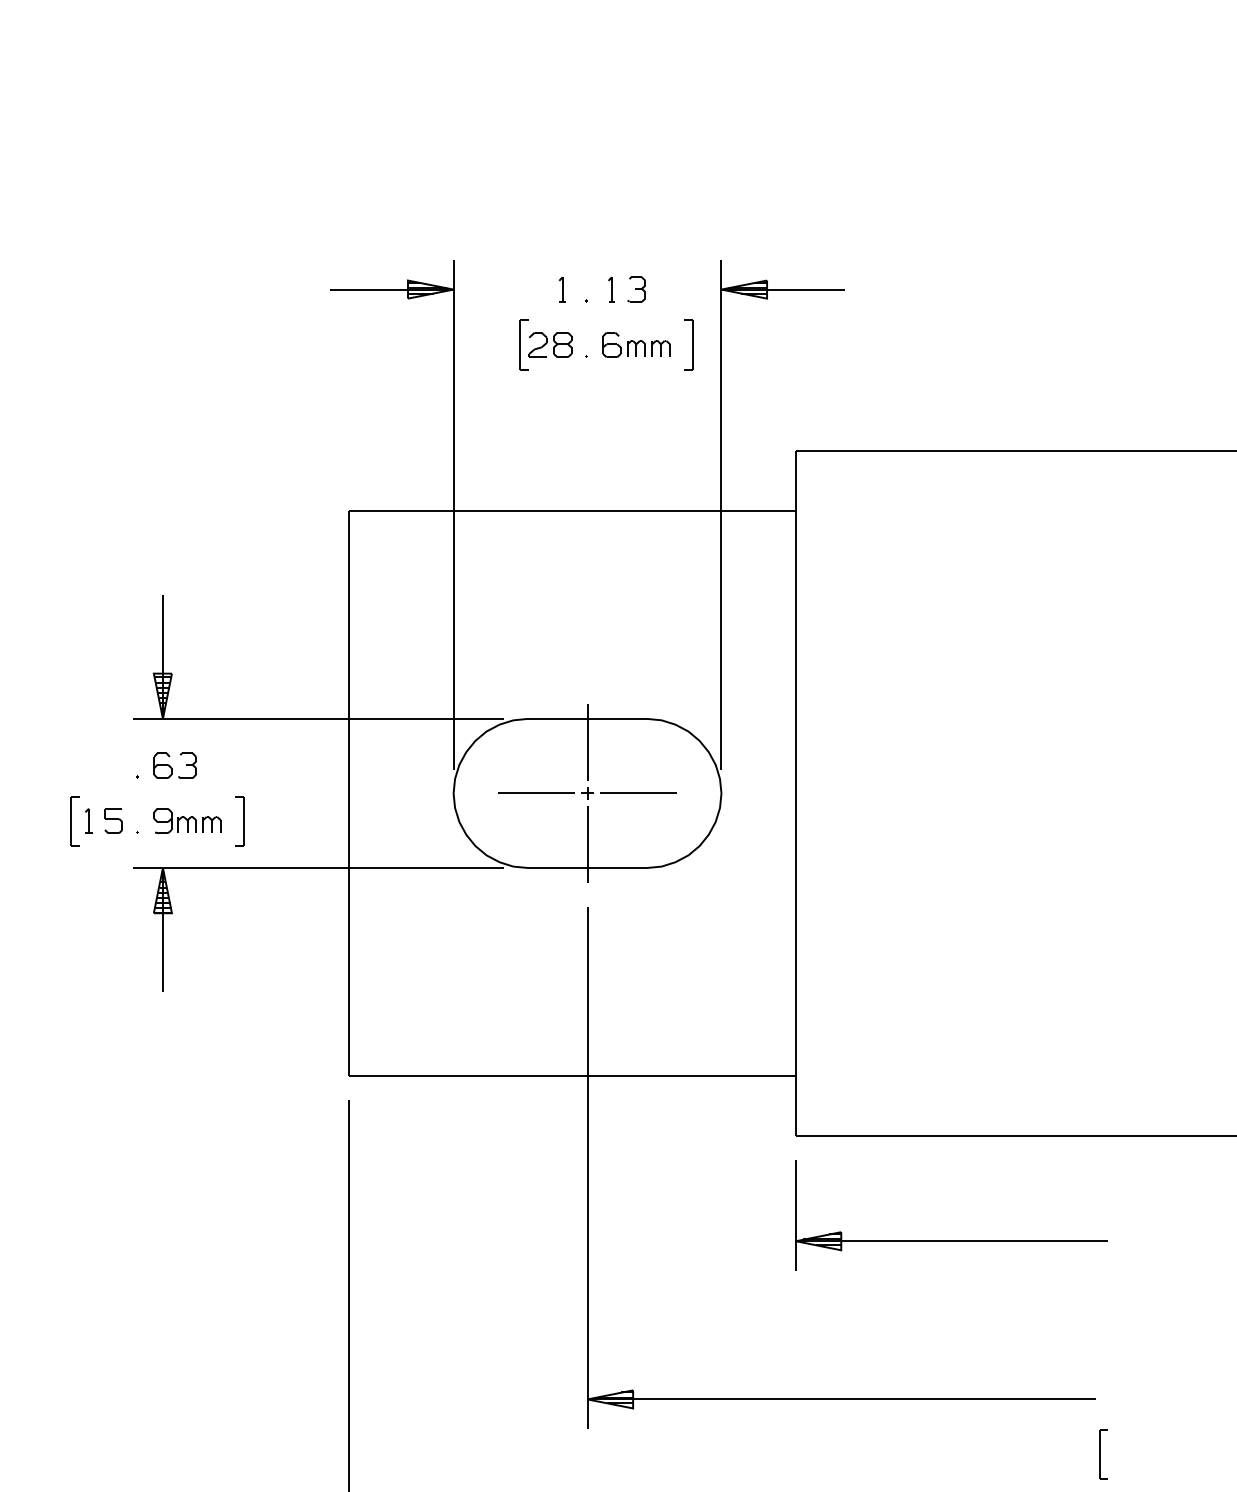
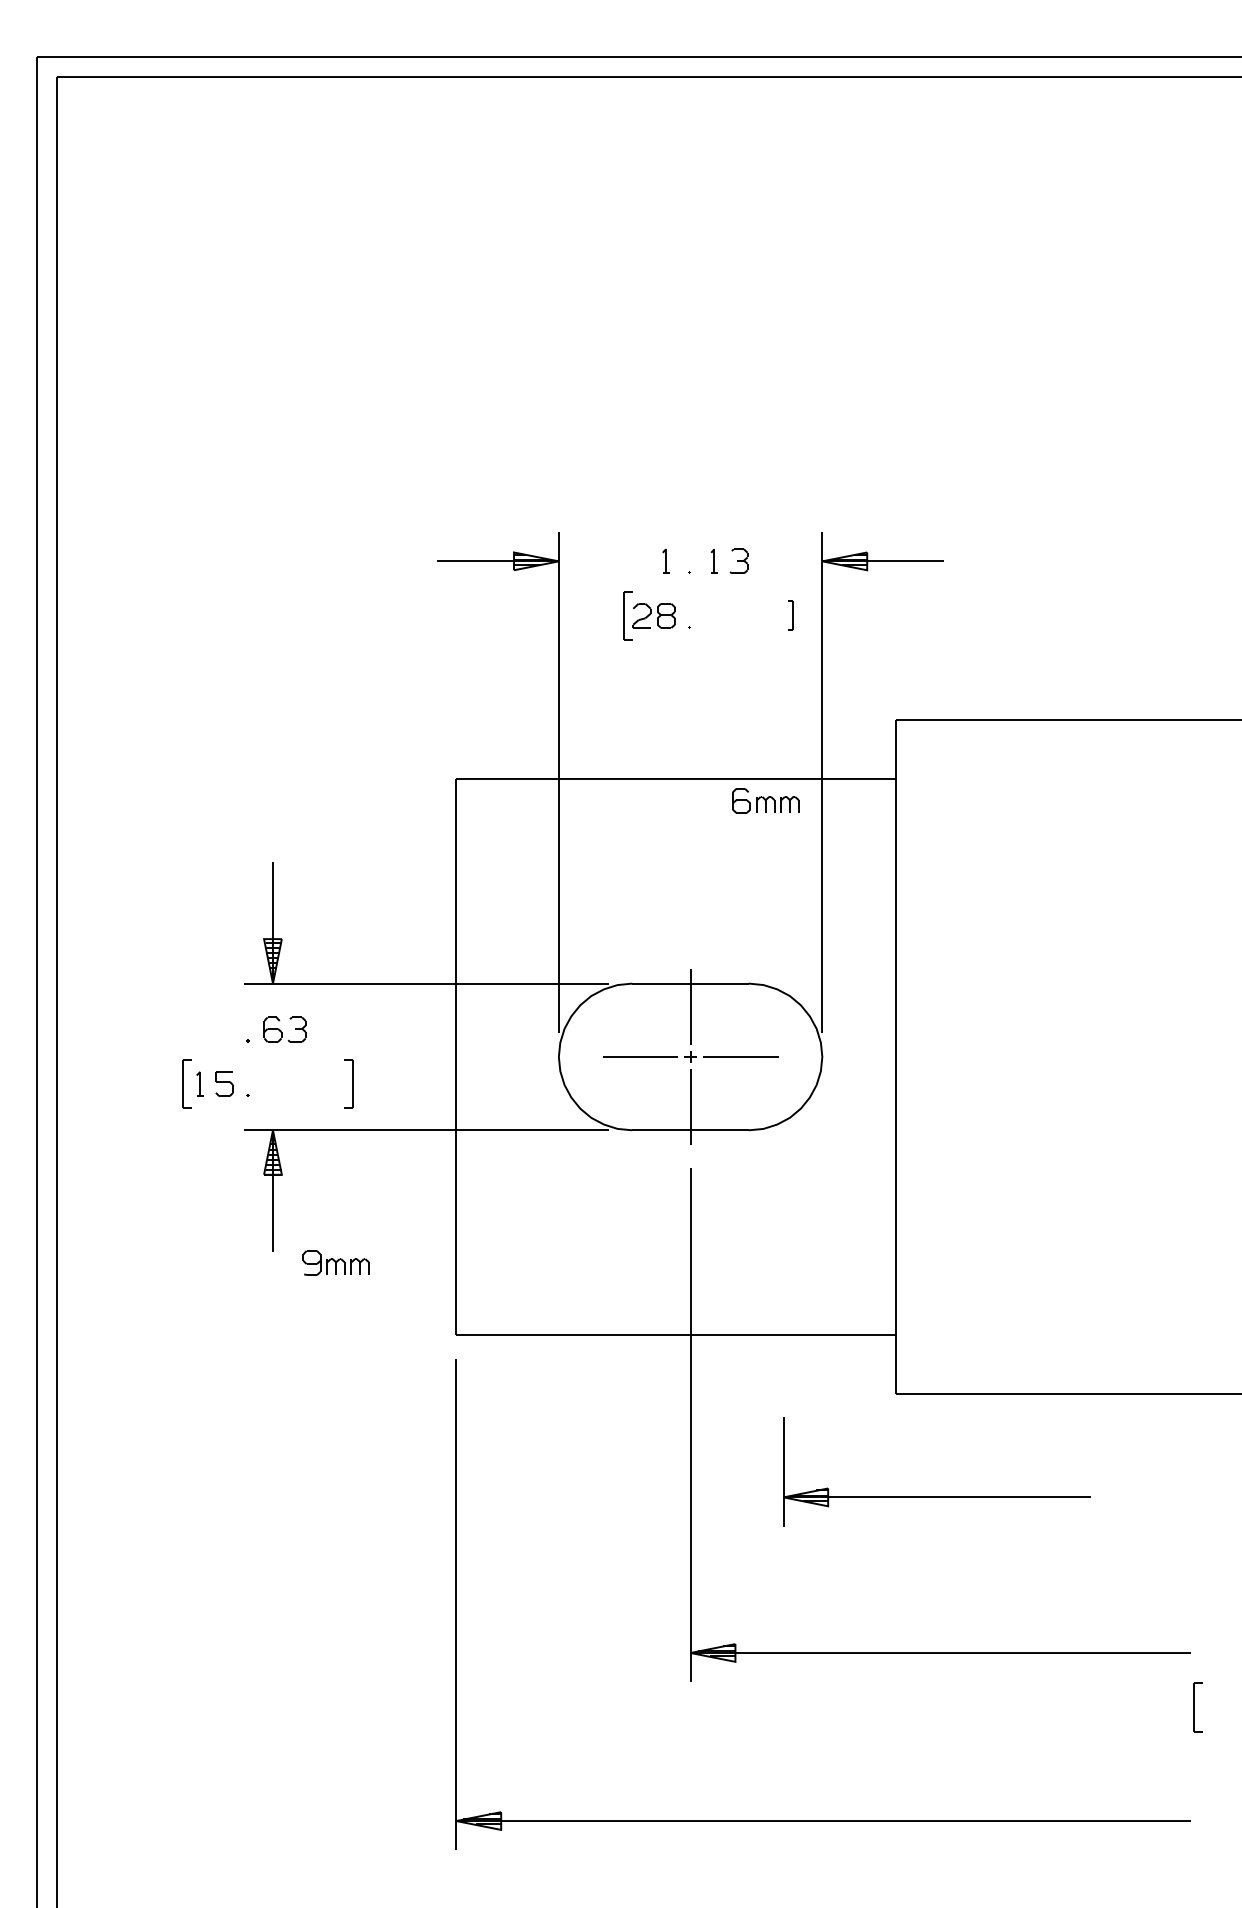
part: (636, 344) -> (765, 800), moved
part: (689, 344) -> (790, 615), size x0.6
part: (186, 820) -> (335, 1262), moved
part: (951, 1240) -> (936, 1496), moved

